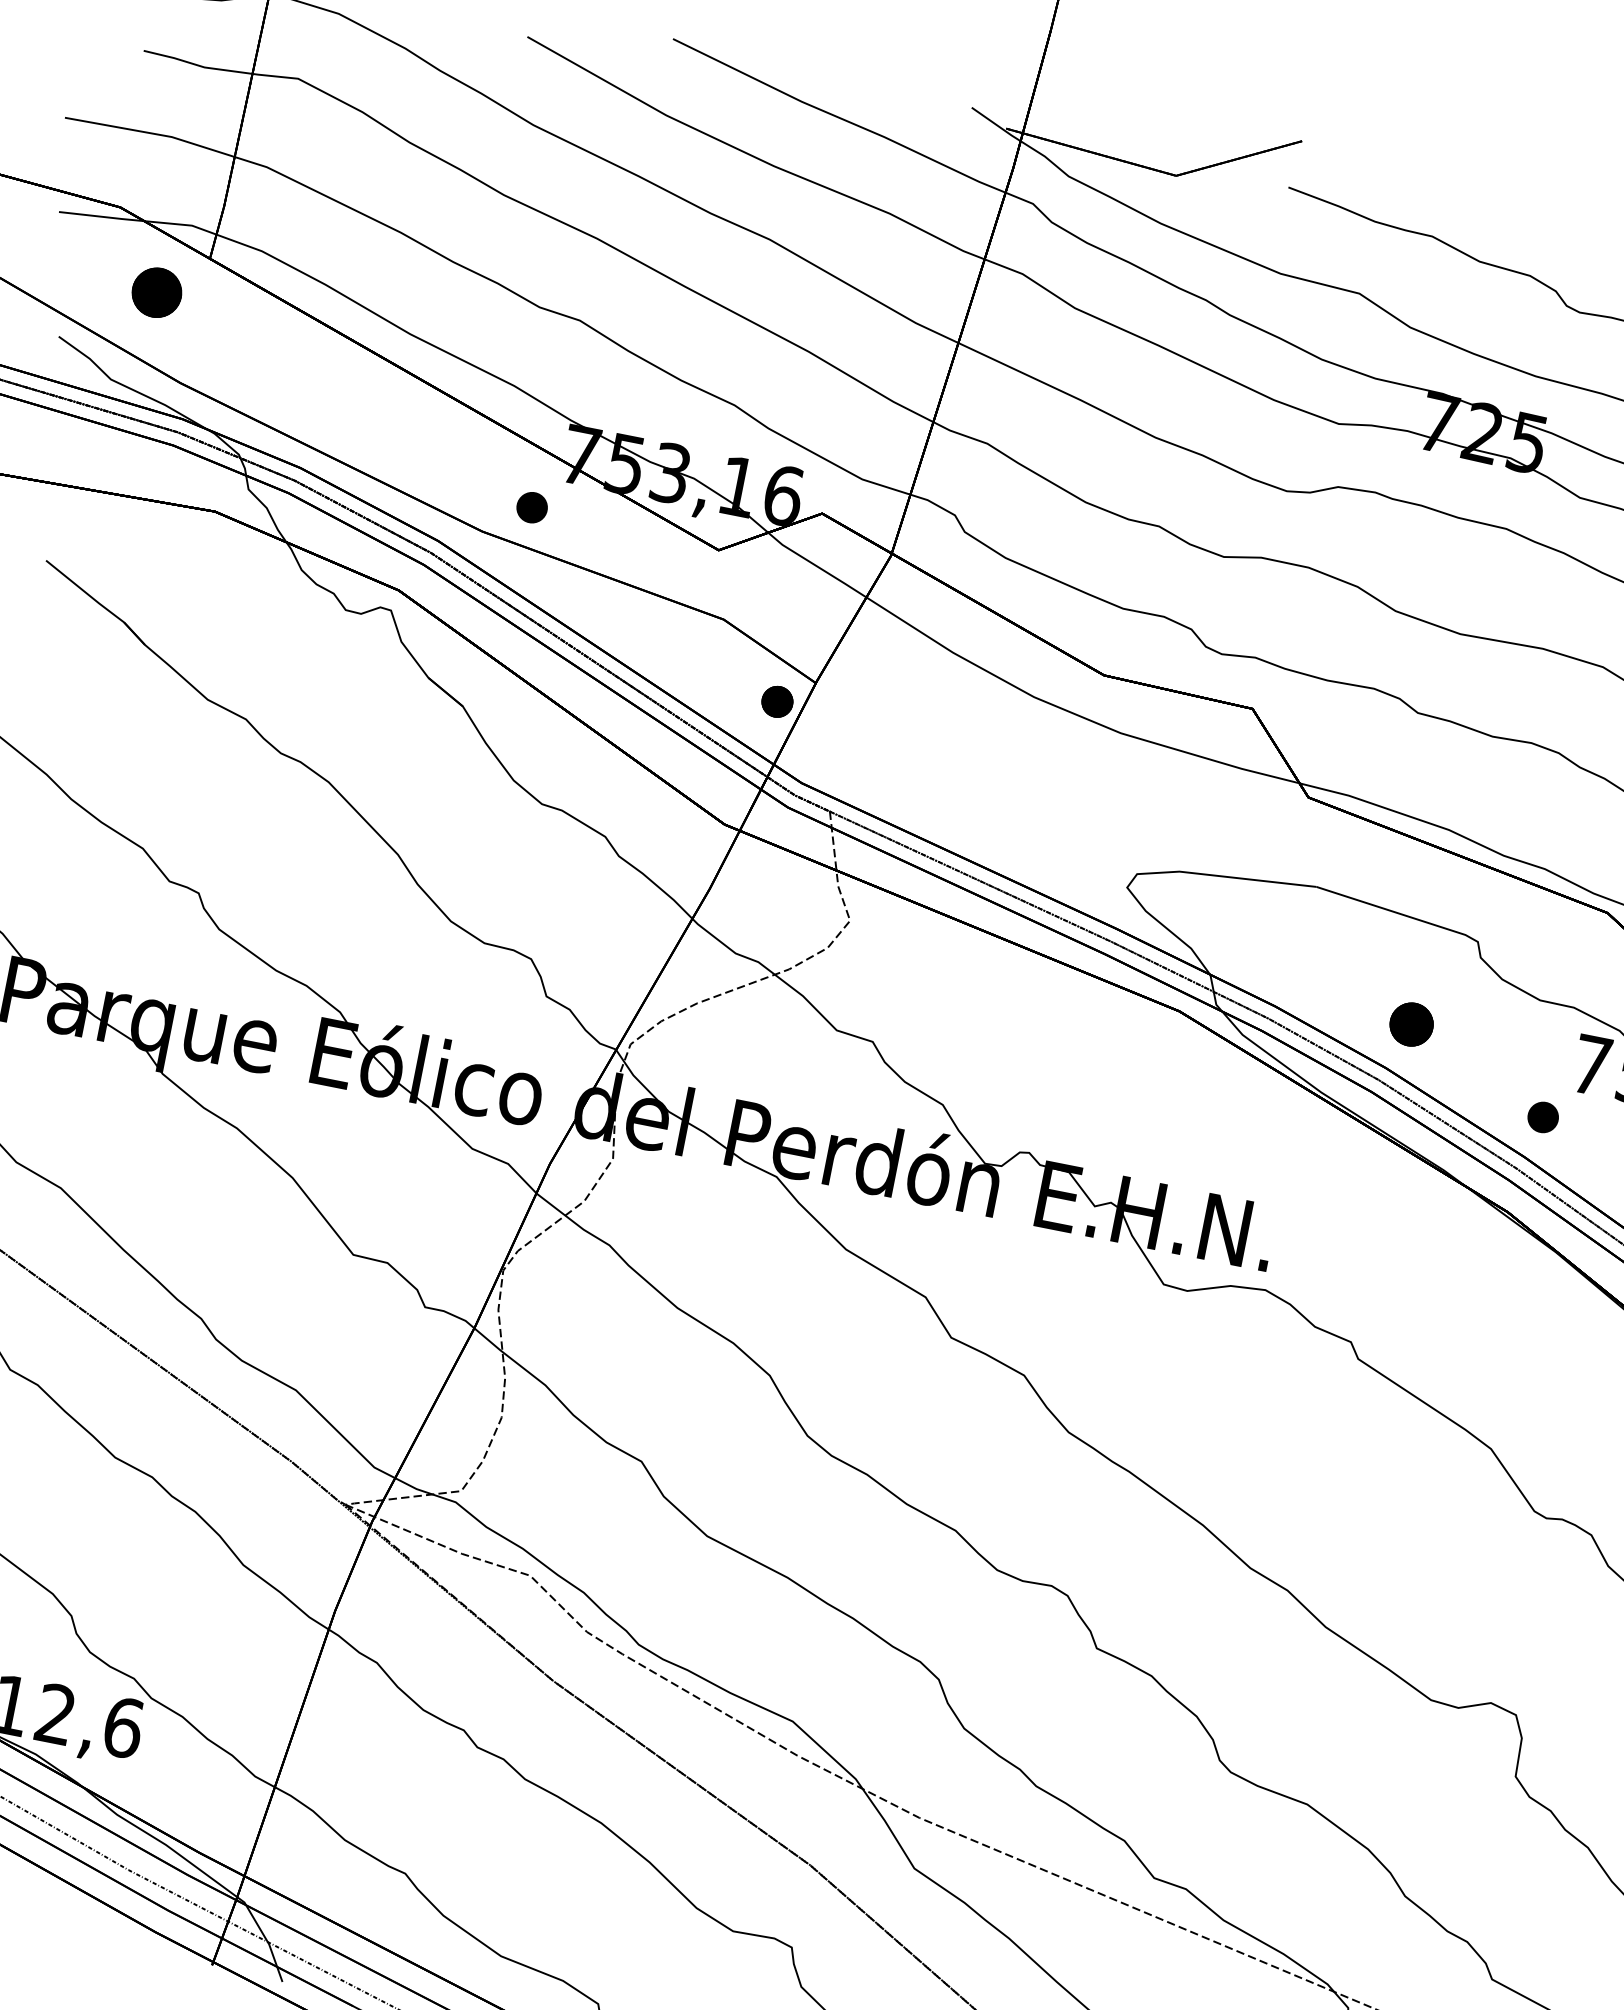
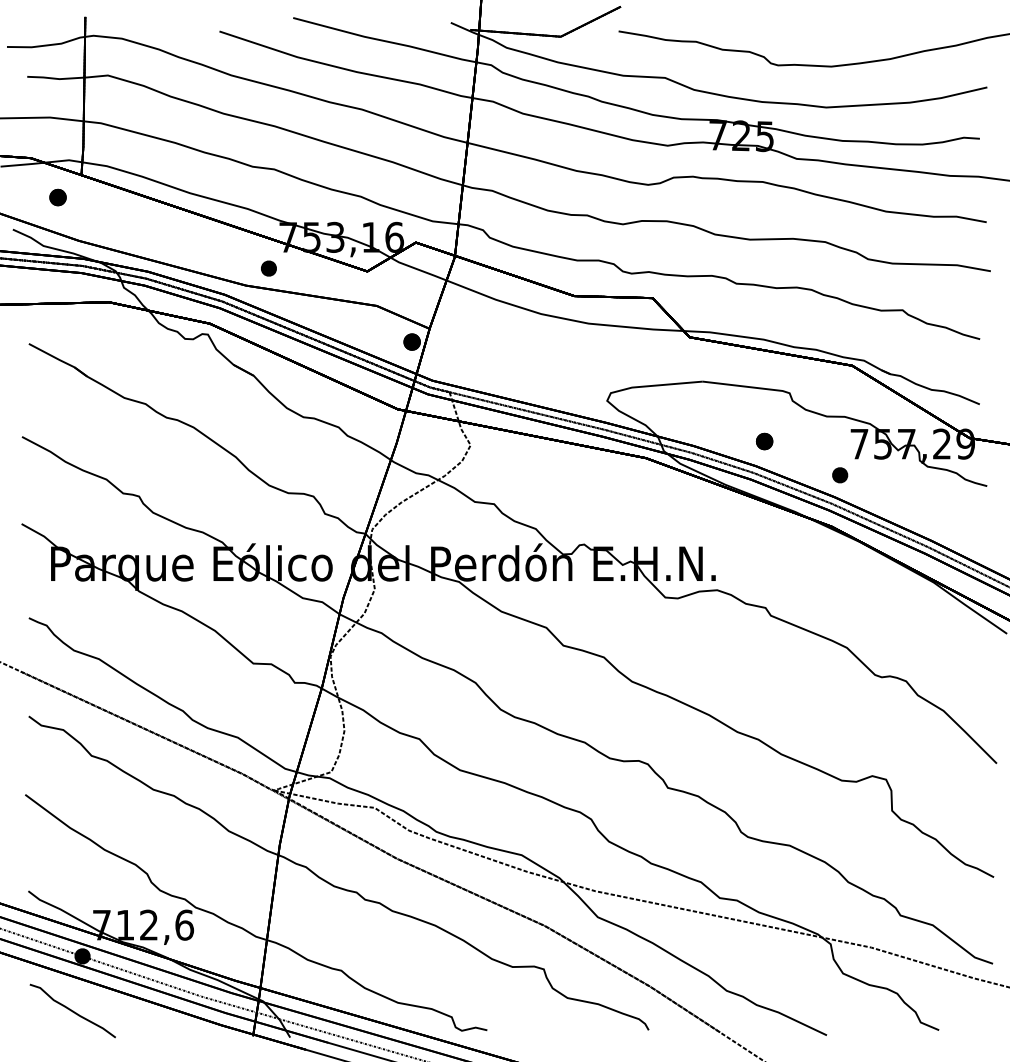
part: (155, 292) -> (57, 197), size x0.62
part: (1411, 1024) -> (764, 441), size x0.71

